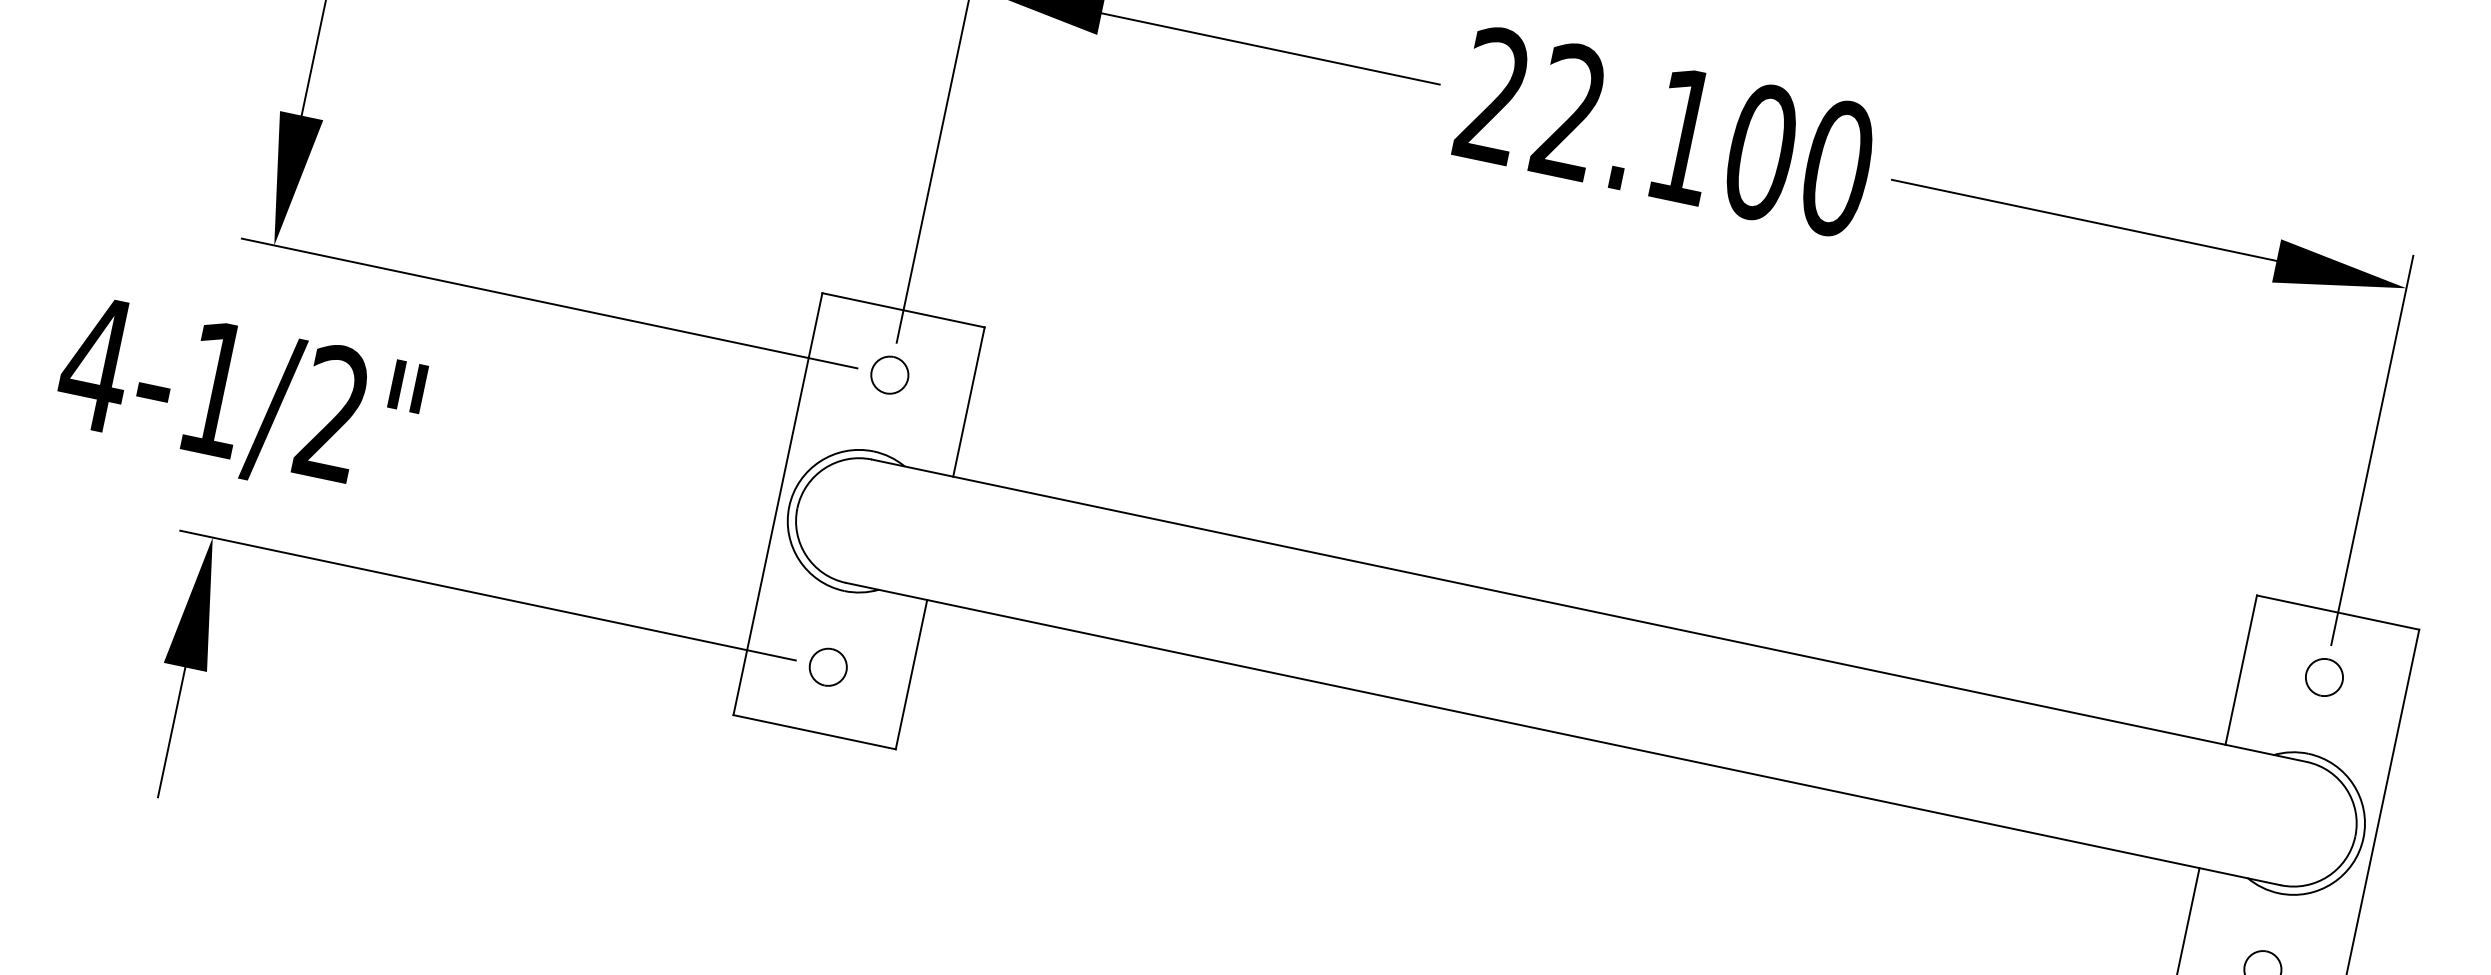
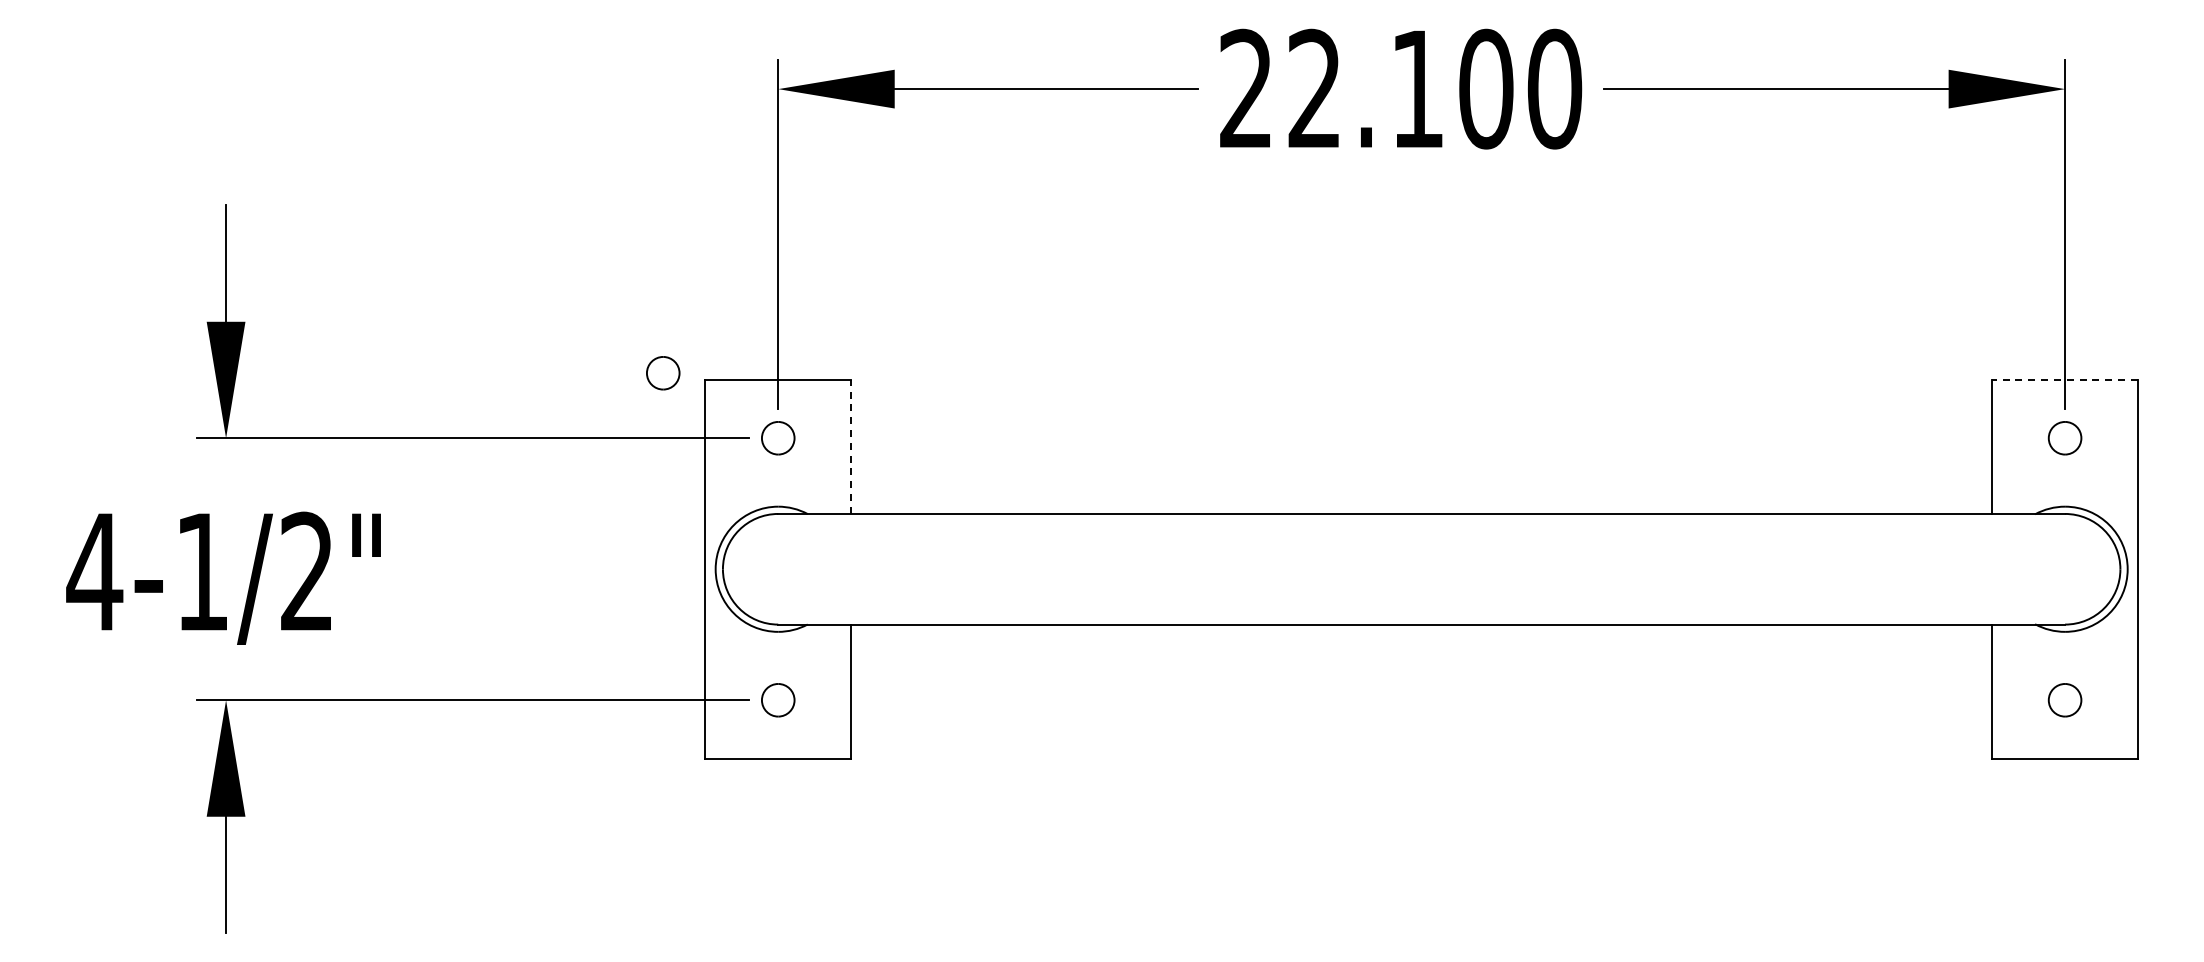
part: (777, 276) -> (663, 373), added
line: (969, 401) -> (851, 446), solid -> dashed
line: (2338, 613) -> (2065, 380), solid -> dashed

